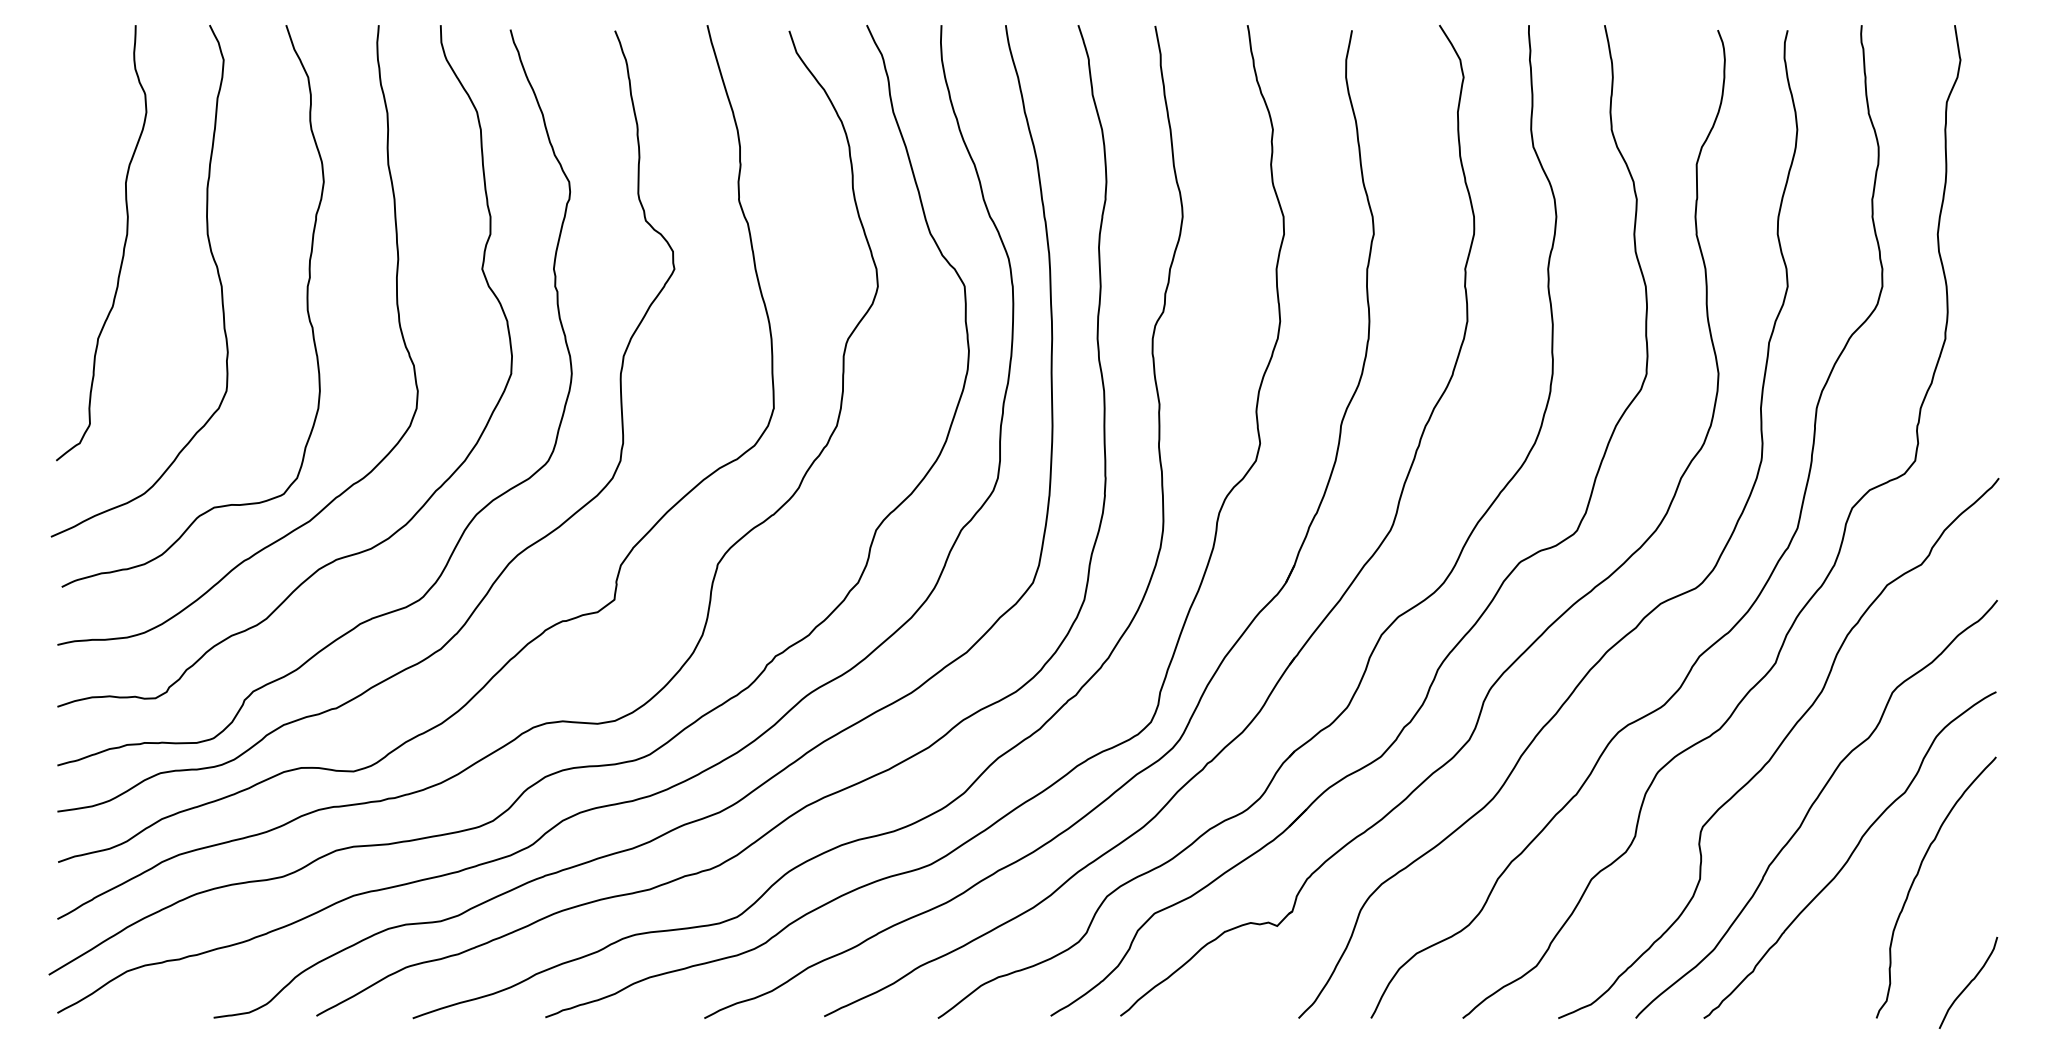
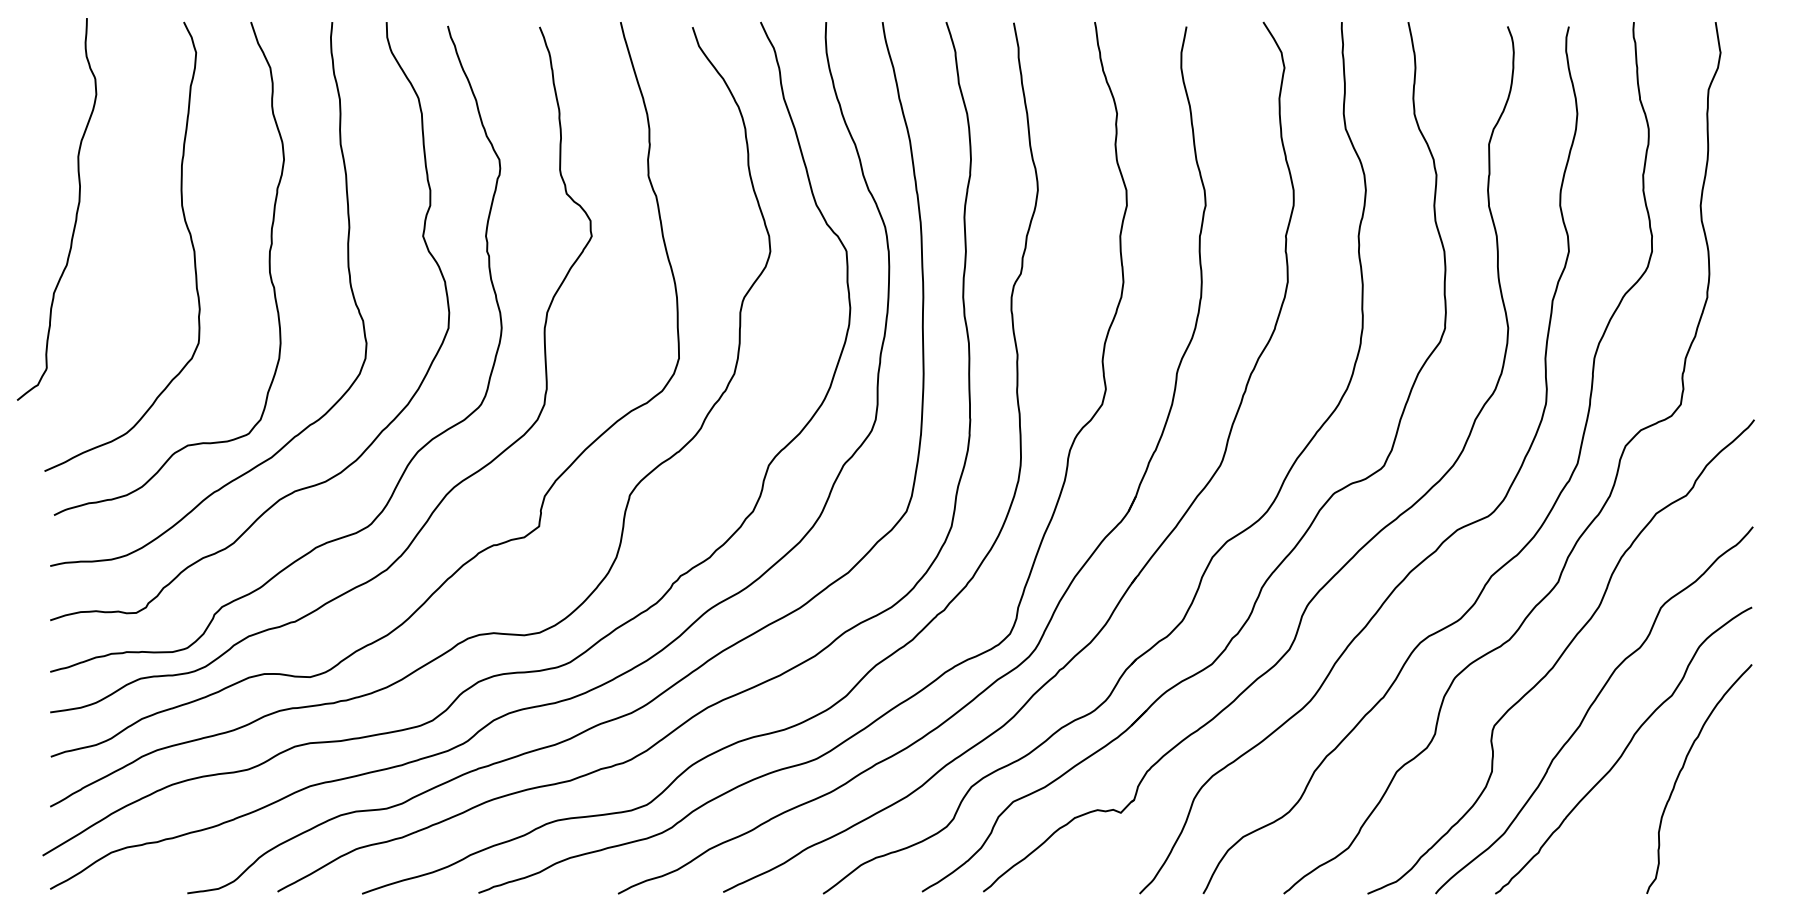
curve: (122, 248) -> (75, 214), moved
curve: (1969, 982) -> (1728, 862), removed

